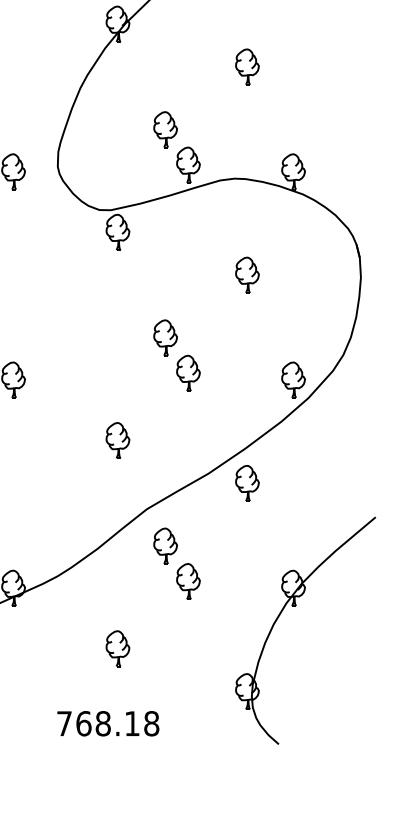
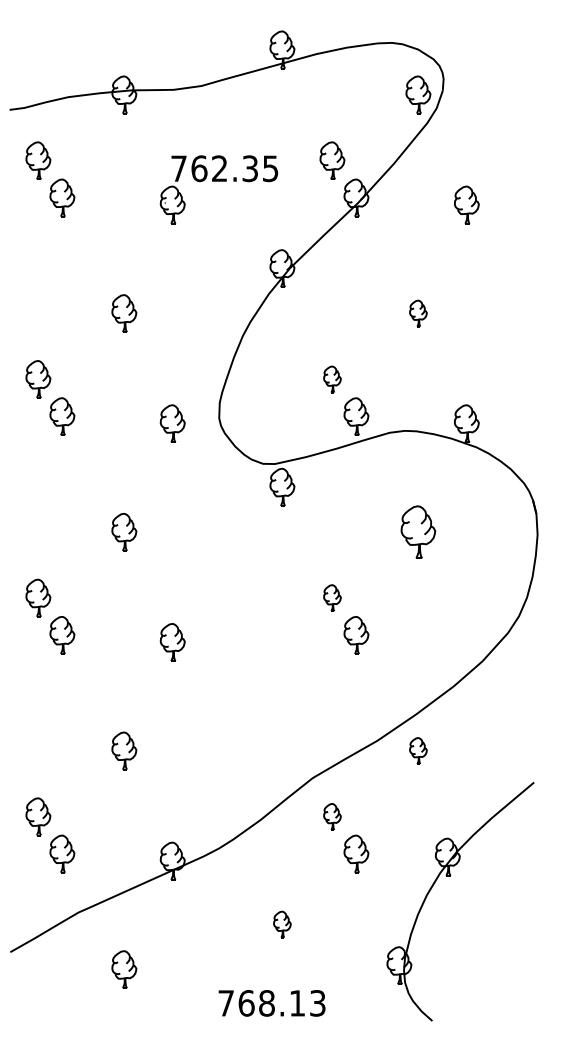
part: (247, 66) -> (418, 313), size x0.7
part: (165, 129) -> (332, 379), size x0.7
part: (247, 275) -> (418, 532), size x1.4
part: (165, 337) -> (332, 597), size x0.7
part: (293, 380) -> (466, 642), removed
part: (118, 440) -> (282, 705), removed
part: (247, 482) -> (418, 750), size x0.7
part: (165, 545) -> (332, 816), size x0.7
part: (296, 606) -> (450, 876), moved
part: (118, 648) -> (282, 924), size x0.7
text: (151, 723) -> (317, 1003), 768.18 -> 768.13

